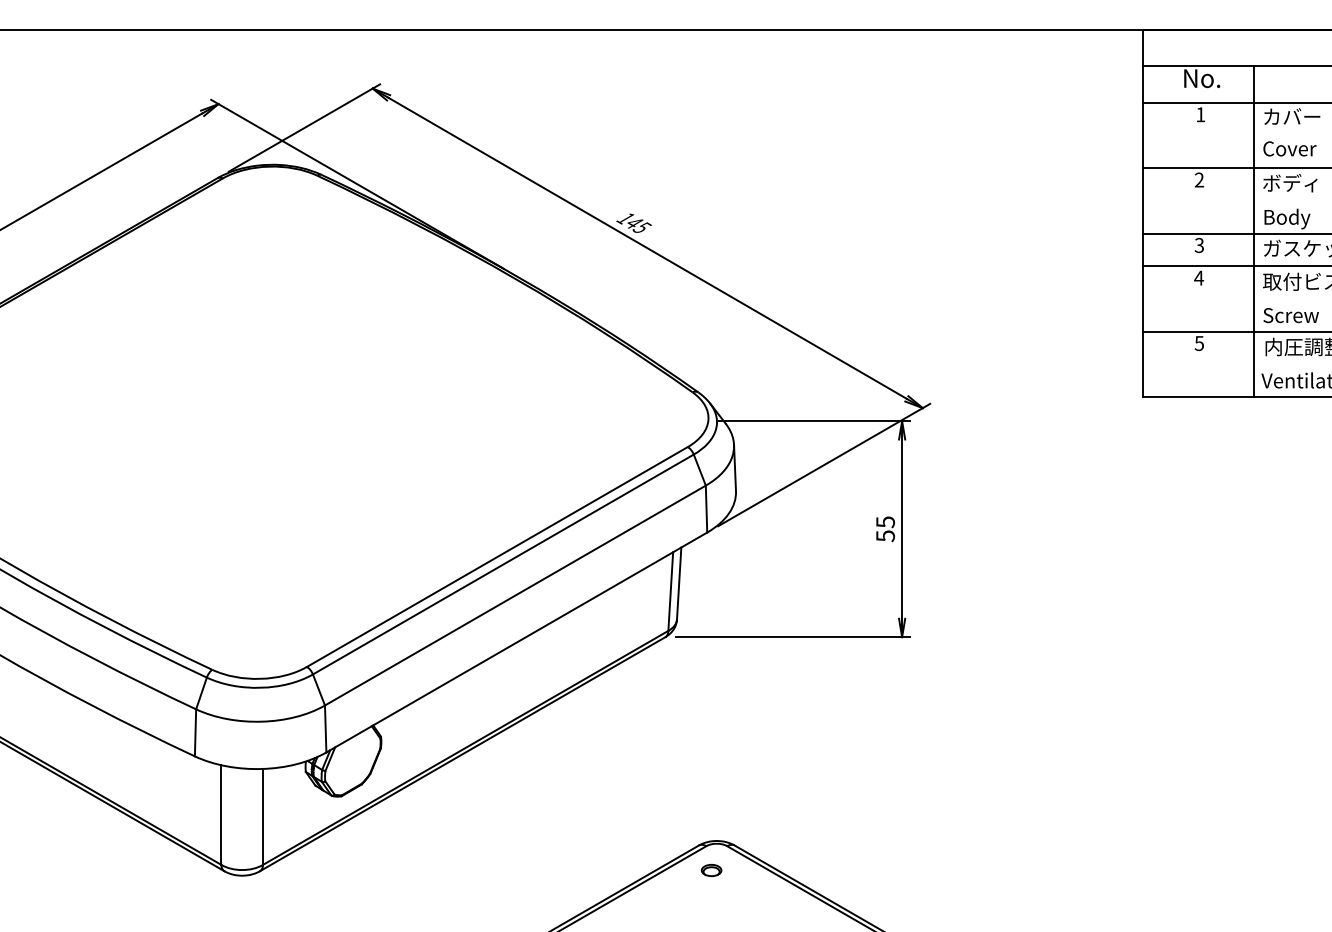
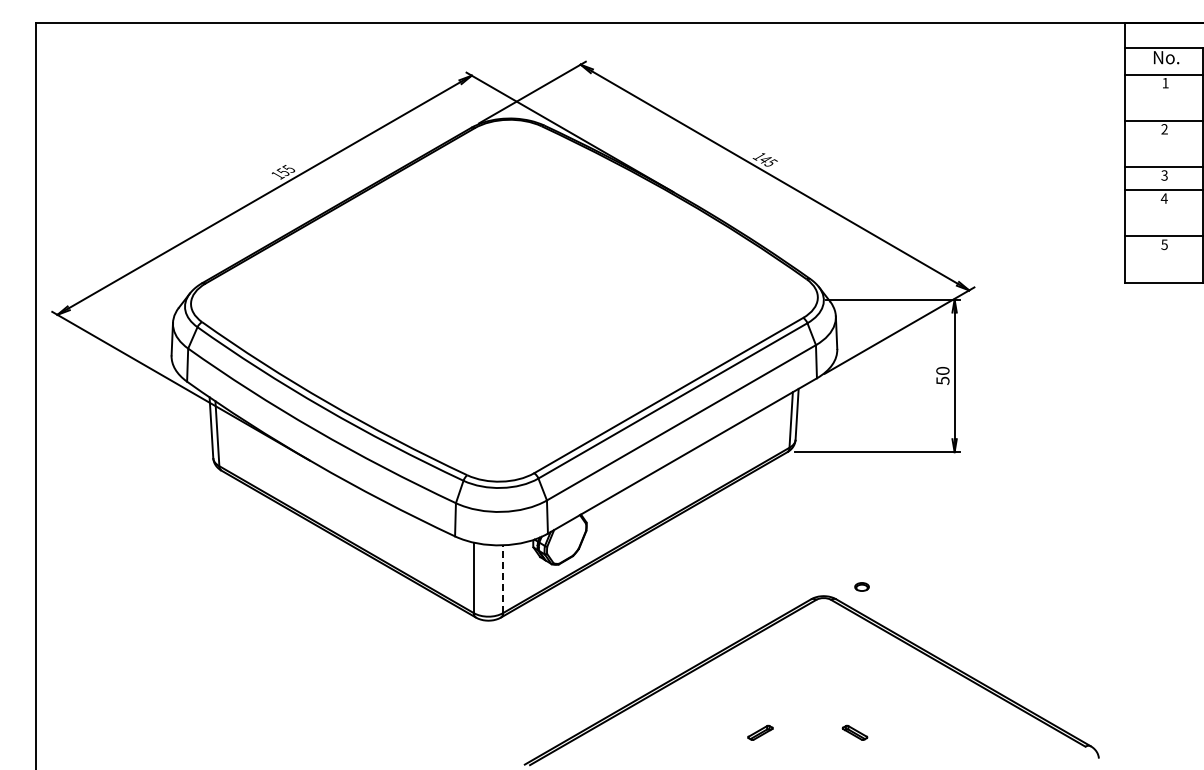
text: (884, 522) -> (942, 371), 55 -> 50
line: (263, 817) -> (503, 579), solid -> dashed
part: (710, 869) -> (861, 586), moved

